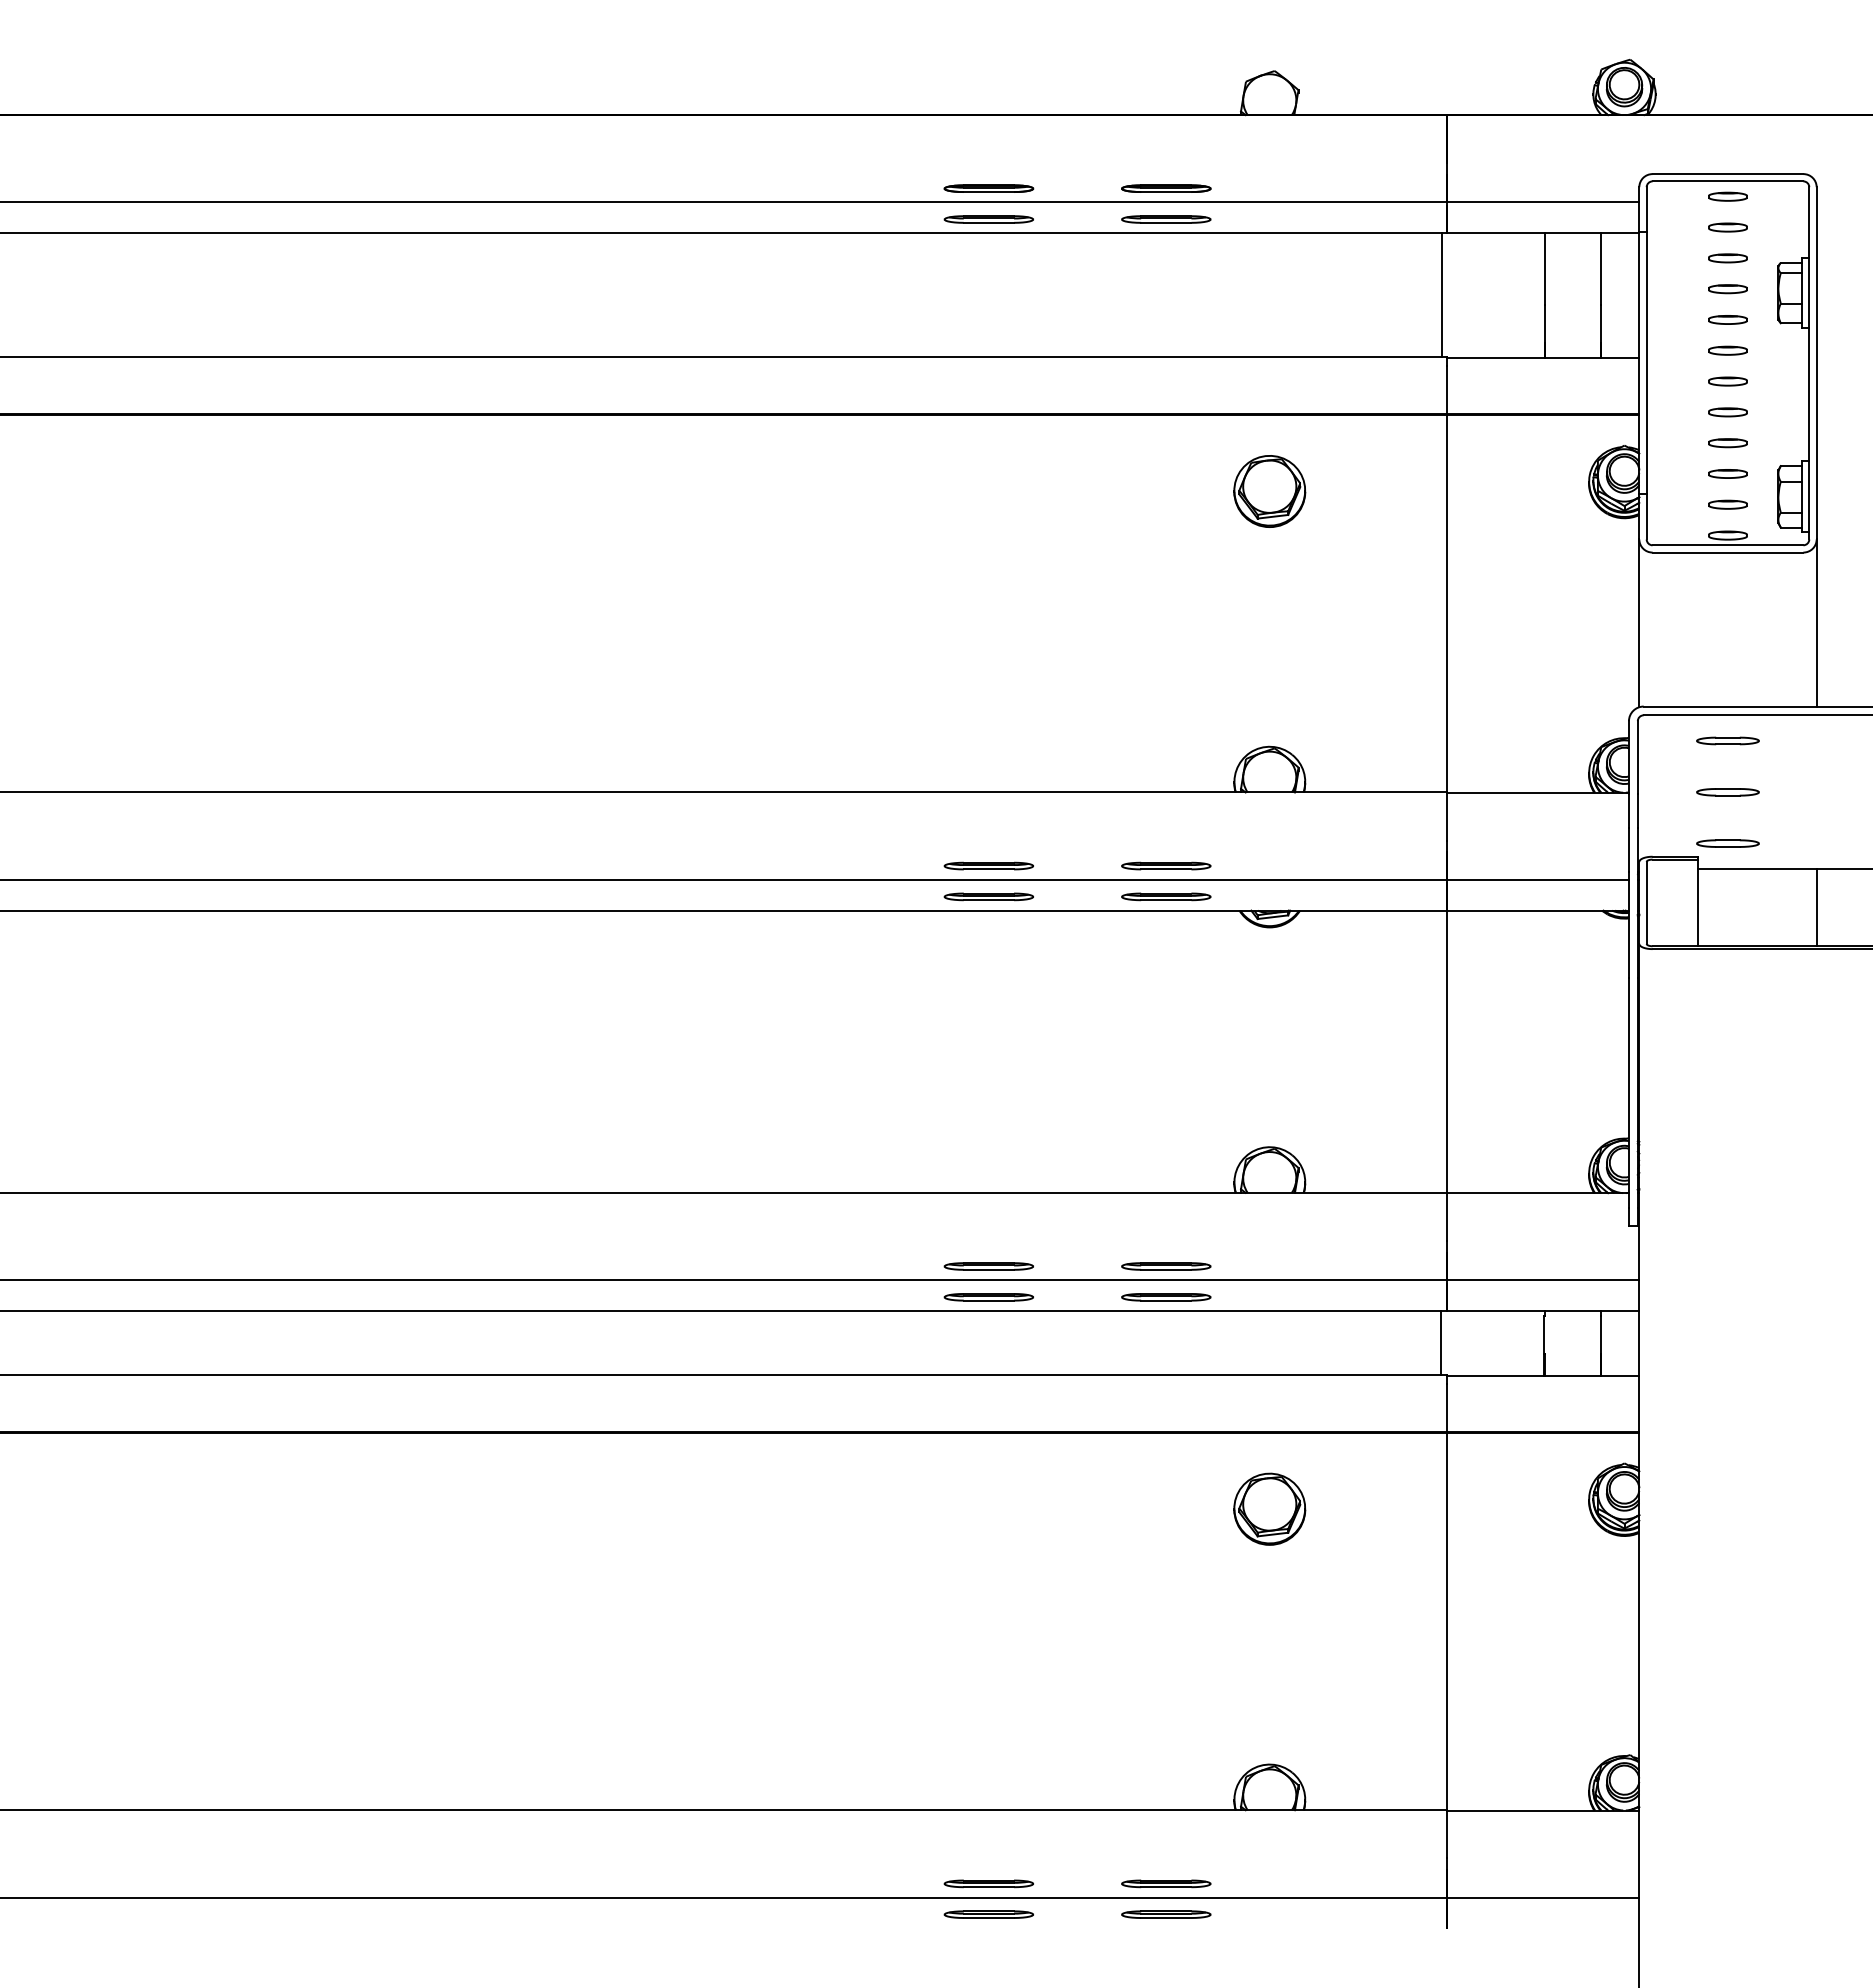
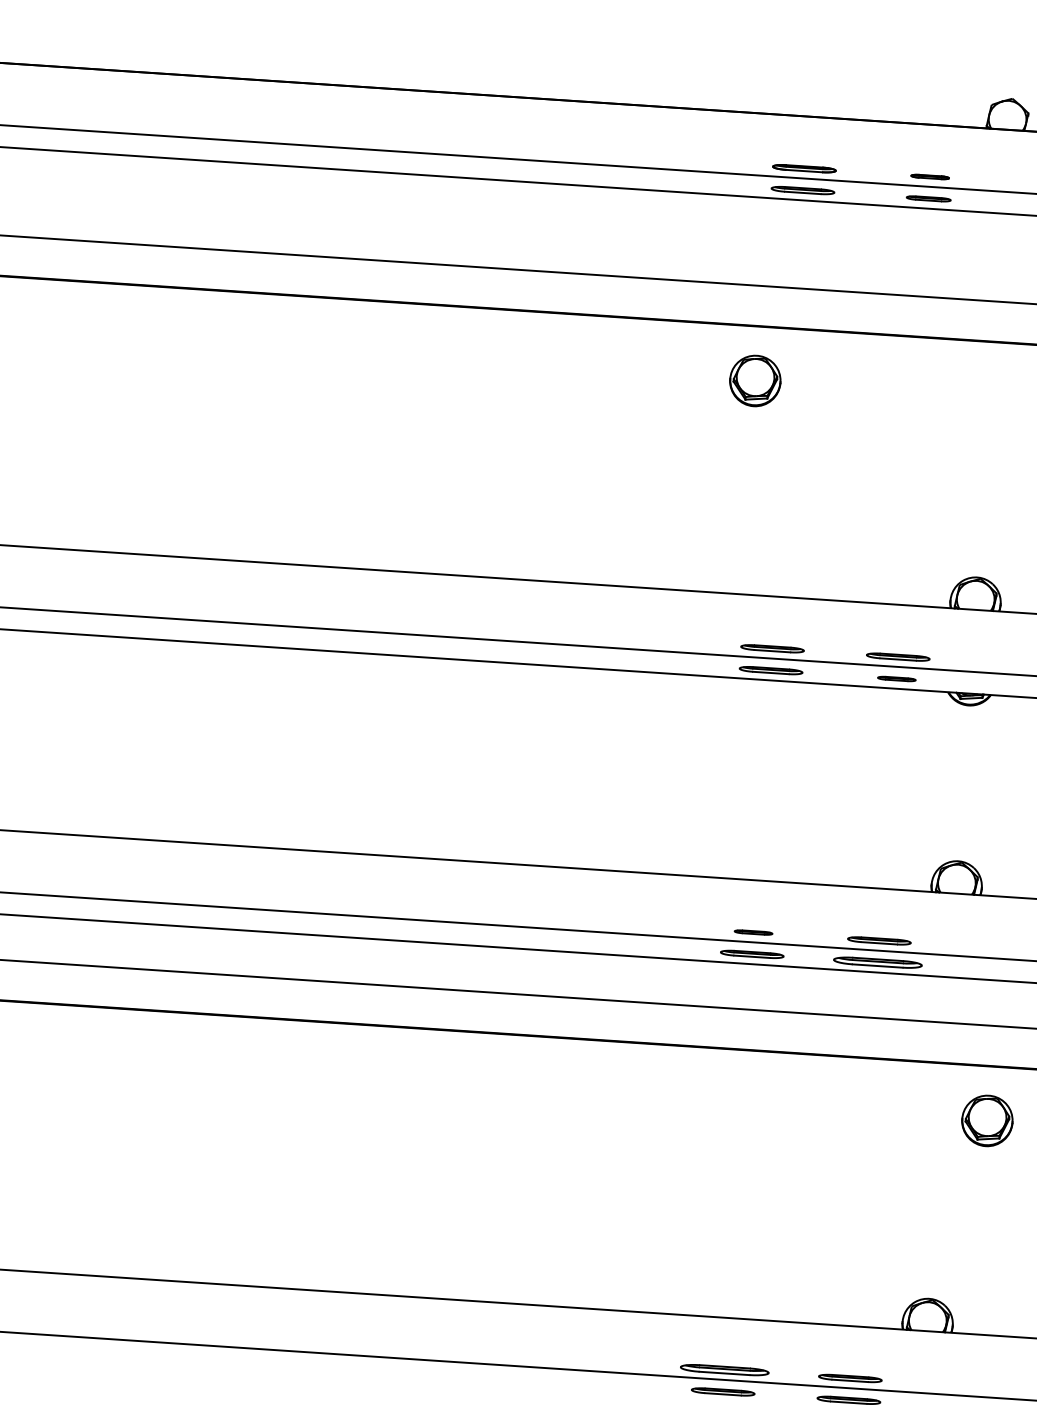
part: (1166, 188) -> (930, 176), size x0.6
part: (1166, 219) -> (928, 198), size x0.7
part: (1269, 491) -> (755, 381), moved
part: (1166, 896) -> (896, 678), size x0.6
part: (988, 1266) -> (753, 932), size x0.6
part: (1166, 1297) -> (878, 962), size x1.4
part: (1269, 1508) -> (987, 1120), moved
part: (988, 1883) -> (724, 1369), size x1.4

